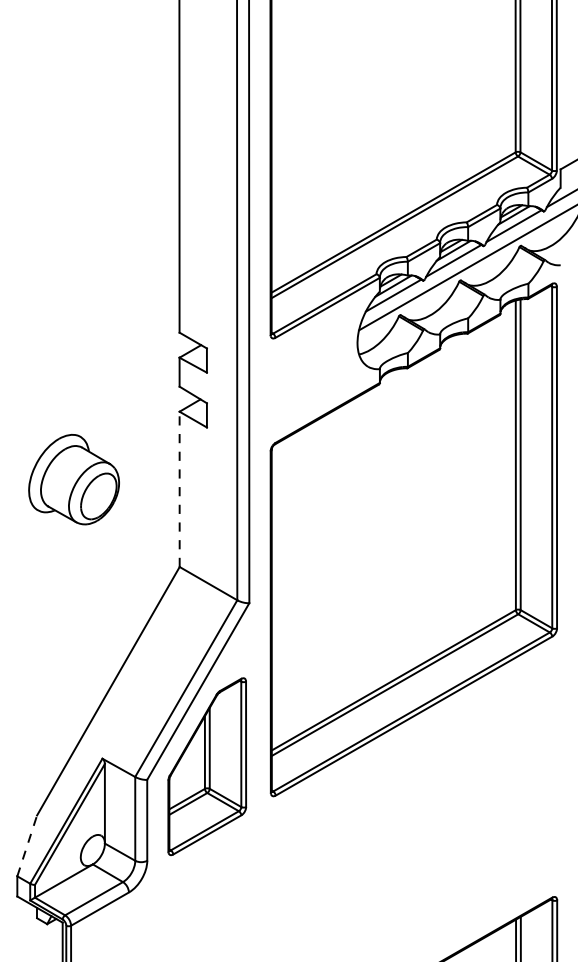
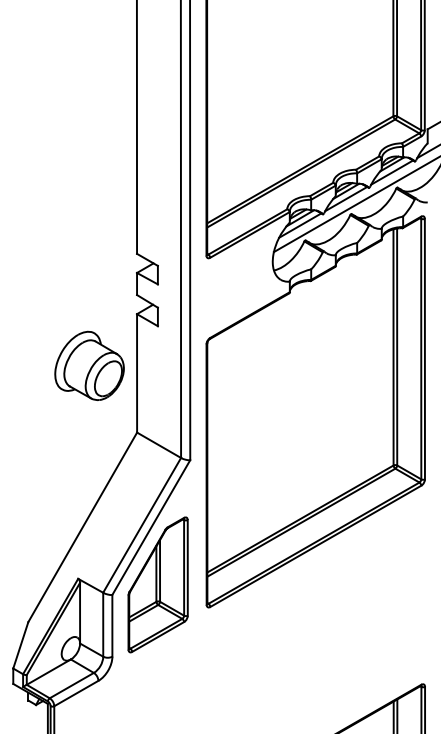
part: (73, 479) -> (89, 365), moved
line: (180, 488) -> (137, 372), dashed -> solid
line: (26, 844) -> (20, 644), dashed -> solid

